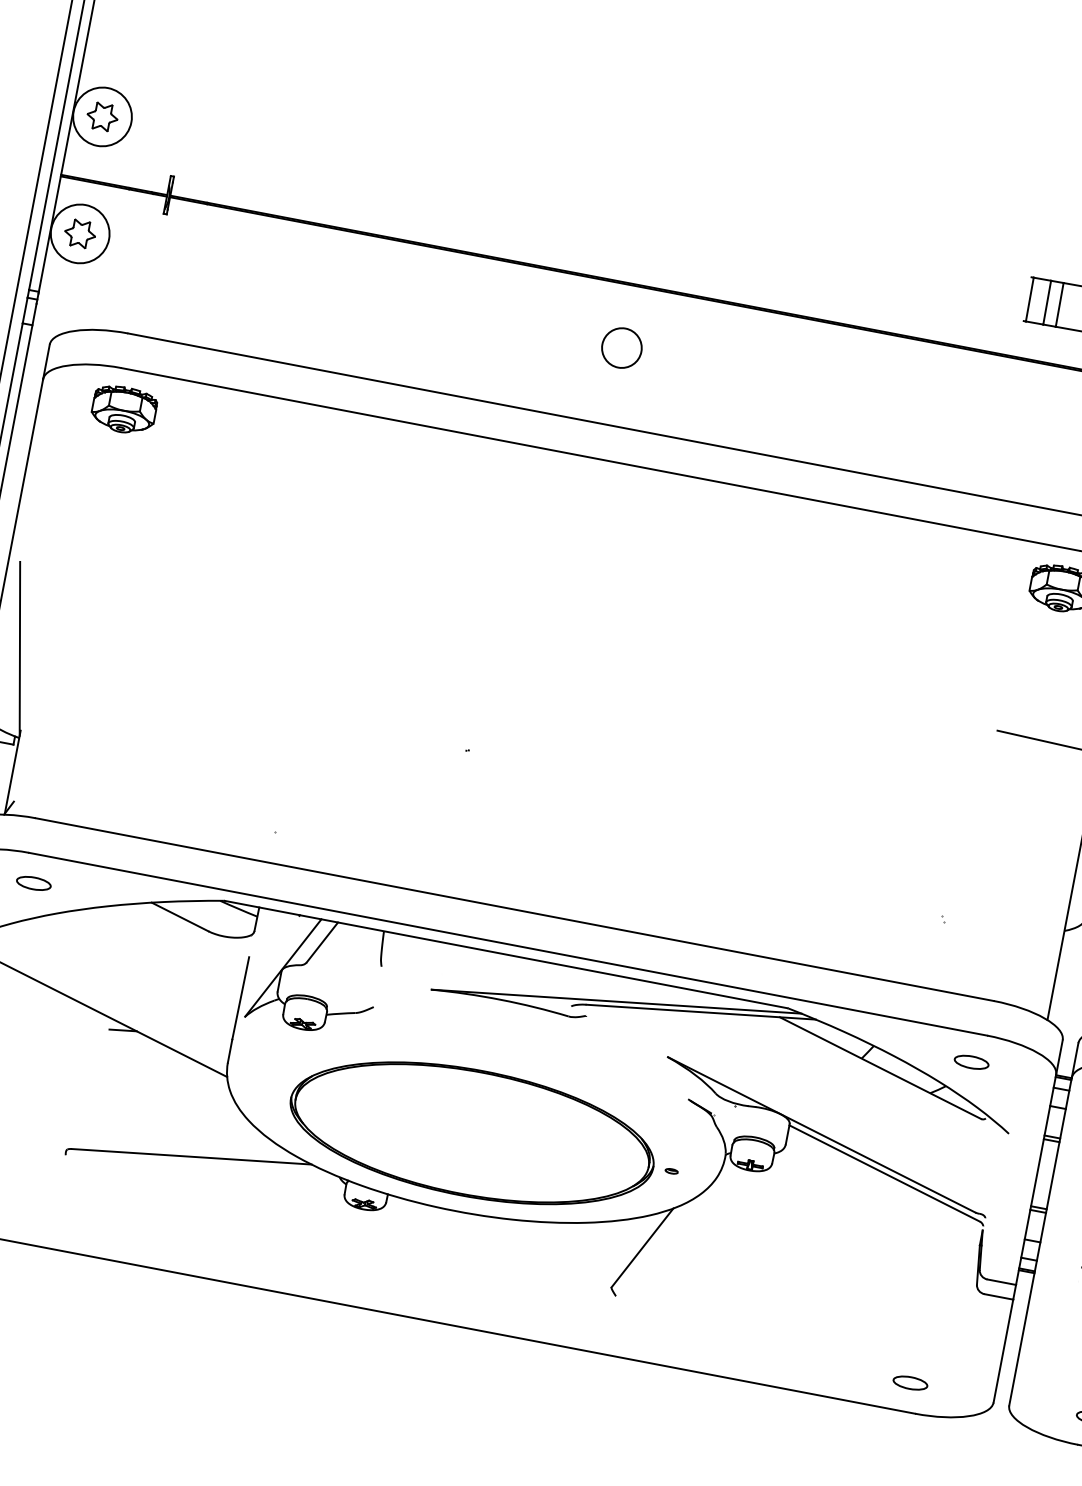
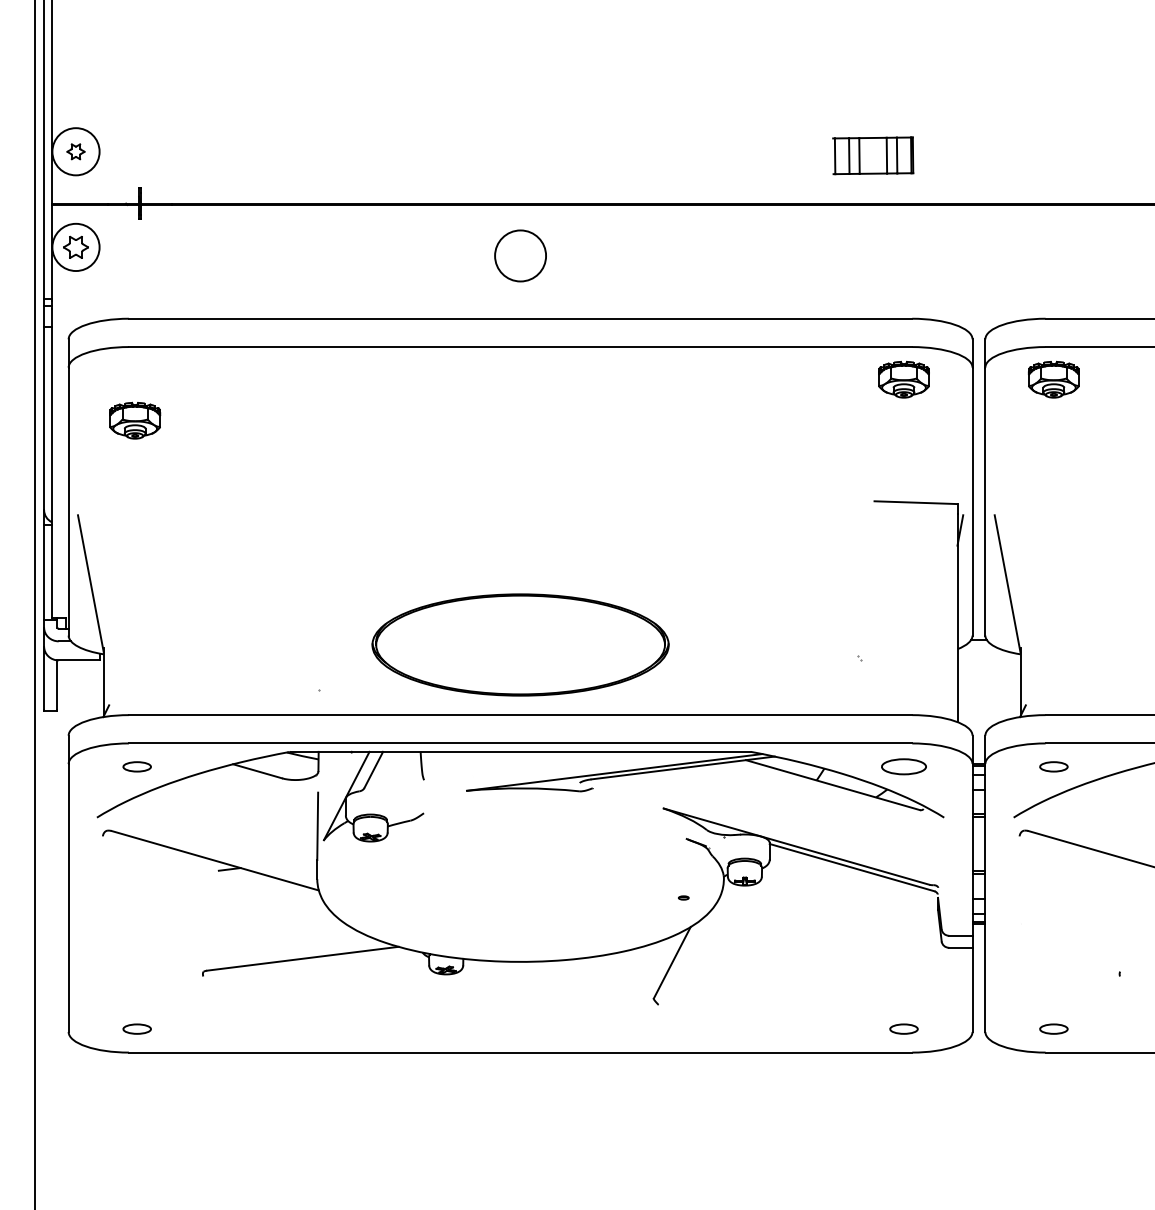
part: (101, 116) -> (75, 151), size x0.7
circle: (621, 347) -> (520, 255), size x1.6
part: (124, 409) -> (135, 420), moved
part: (971, 1061) -> (903, 766), size x1.6
part: (472, 1132) -> (520, 644), moved

